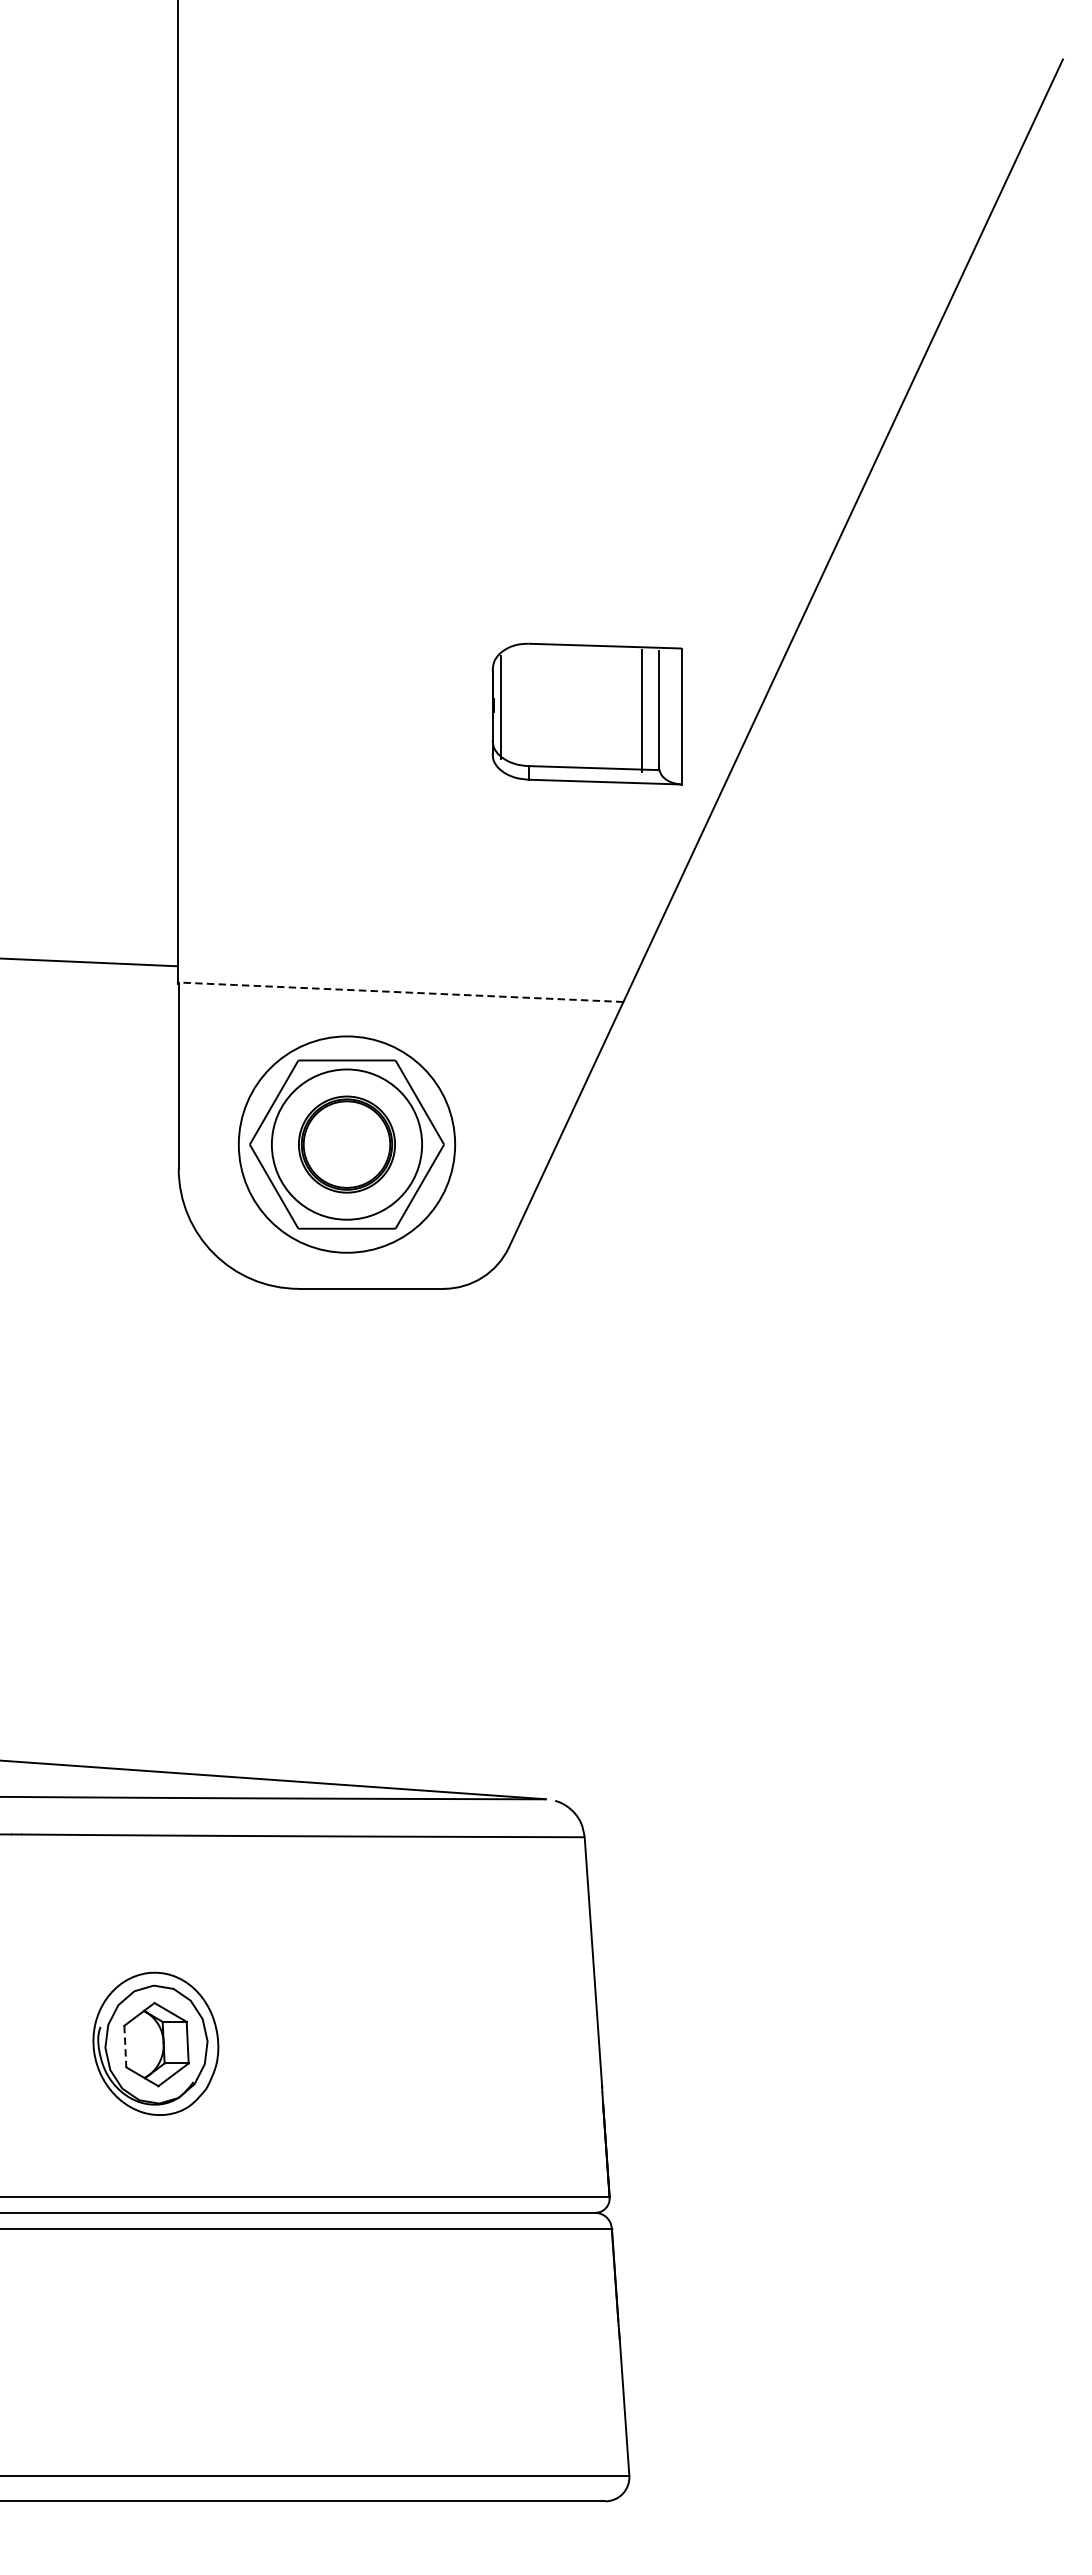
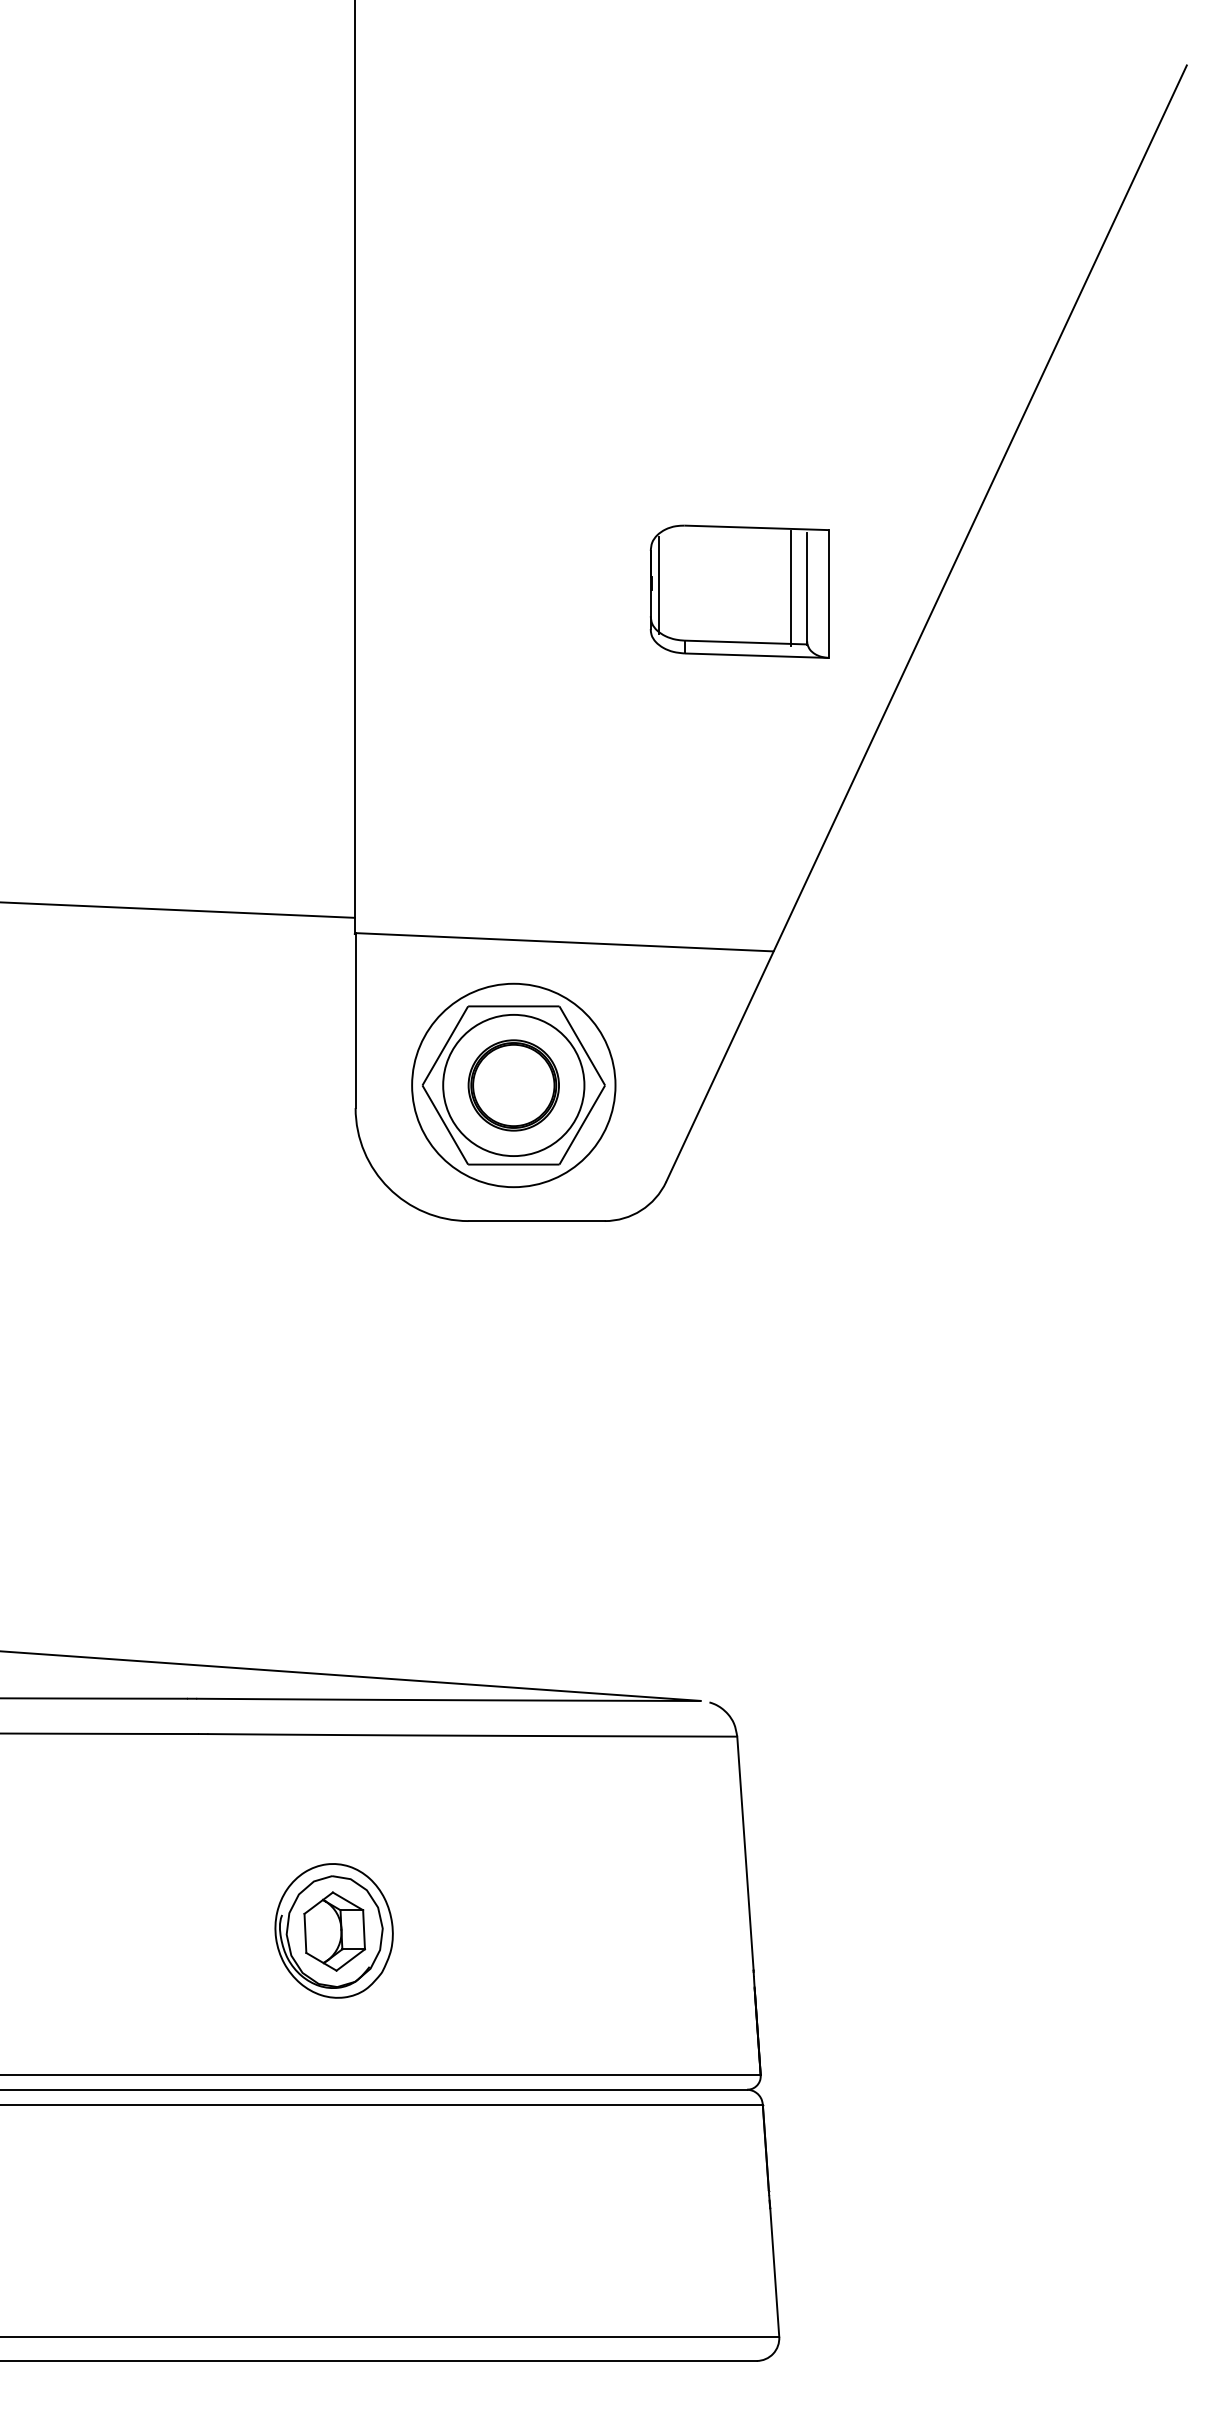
part: (587, 713) -> (739, 591), moved
line: (399, 992) -> (563, 942), dashed -> solid
line: (125, 2046) -> (305, 1933), dashed -> solid

